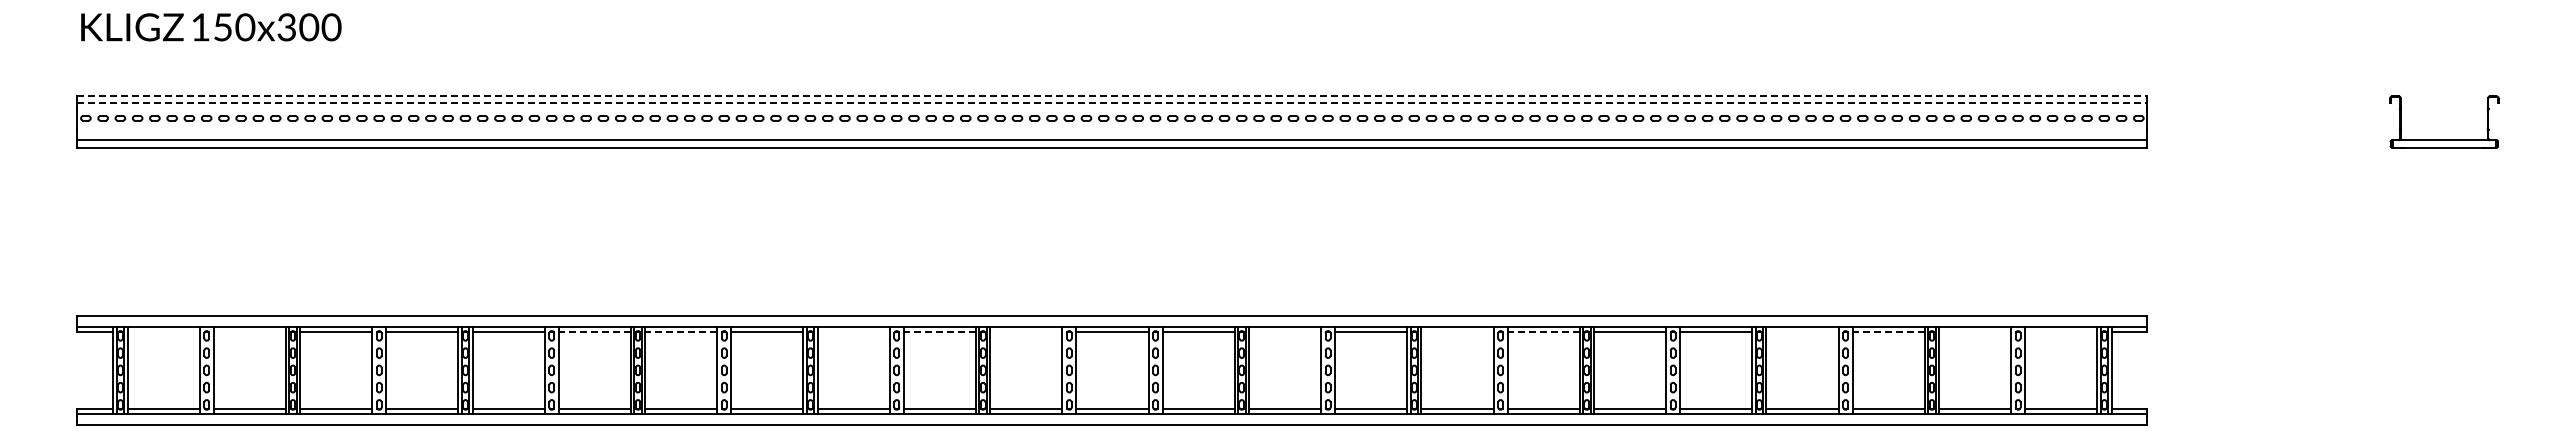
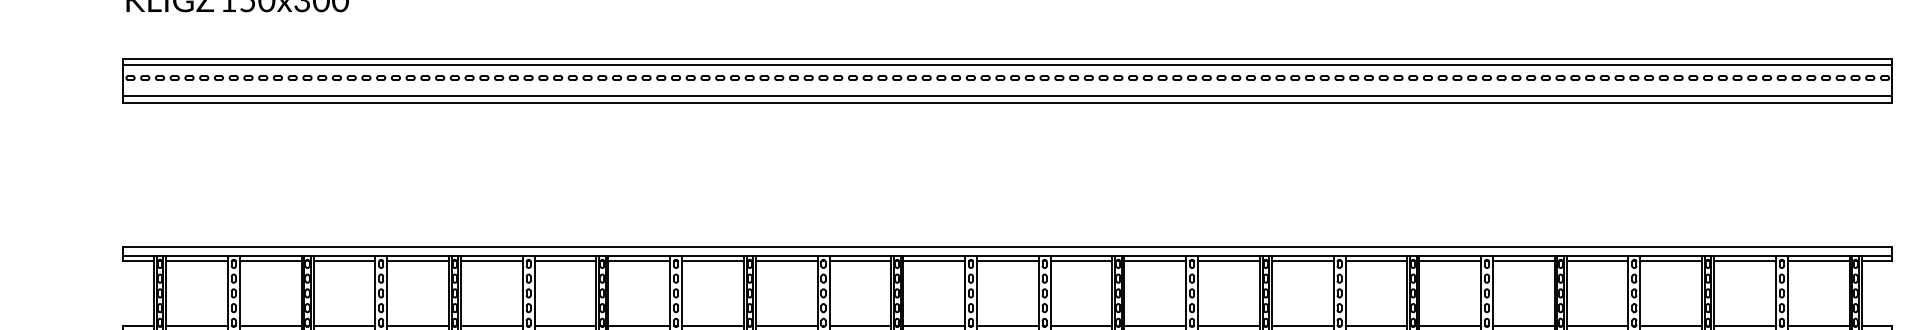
line: (1112, 96) -> (1007, 59), dashed -> solid
line: (1112, 102) -> (1007, 64), dashed -> solid
line: (163, 332) -> (196, 261), added
line: (249, 332) -> (270, 261), added
line: (594, 332) -> (565, 261), dashed -> solid
line: (680, 332) -> (638, 261), dashed -> solid
line: (853, 332) -> (786, 261), added
line: (939, 332) -> (860, 261), dashed -> solid
line: (1026, 332) -> (934, 261), added
line: (1284, 332) -> (1154, 261), added
line: (1457, 332) -> (1302, 261), added
line: (1543, 332) -> (1376, 261), dashed -> solid
line: (1802, 332) -> (1597, 261), added
line: (1888, 332) -> (1671, 261), dashed -> solid
line: (1974, 332) -> (1744, 261), added
line: (2061, 332) -> (1818, 261), added

